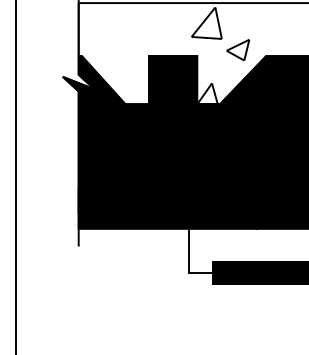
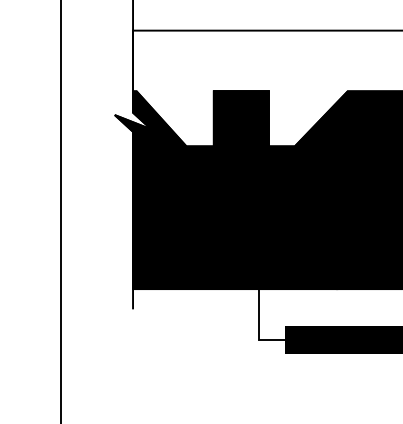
hatch: (220, 55) -> (295, 90), removed

